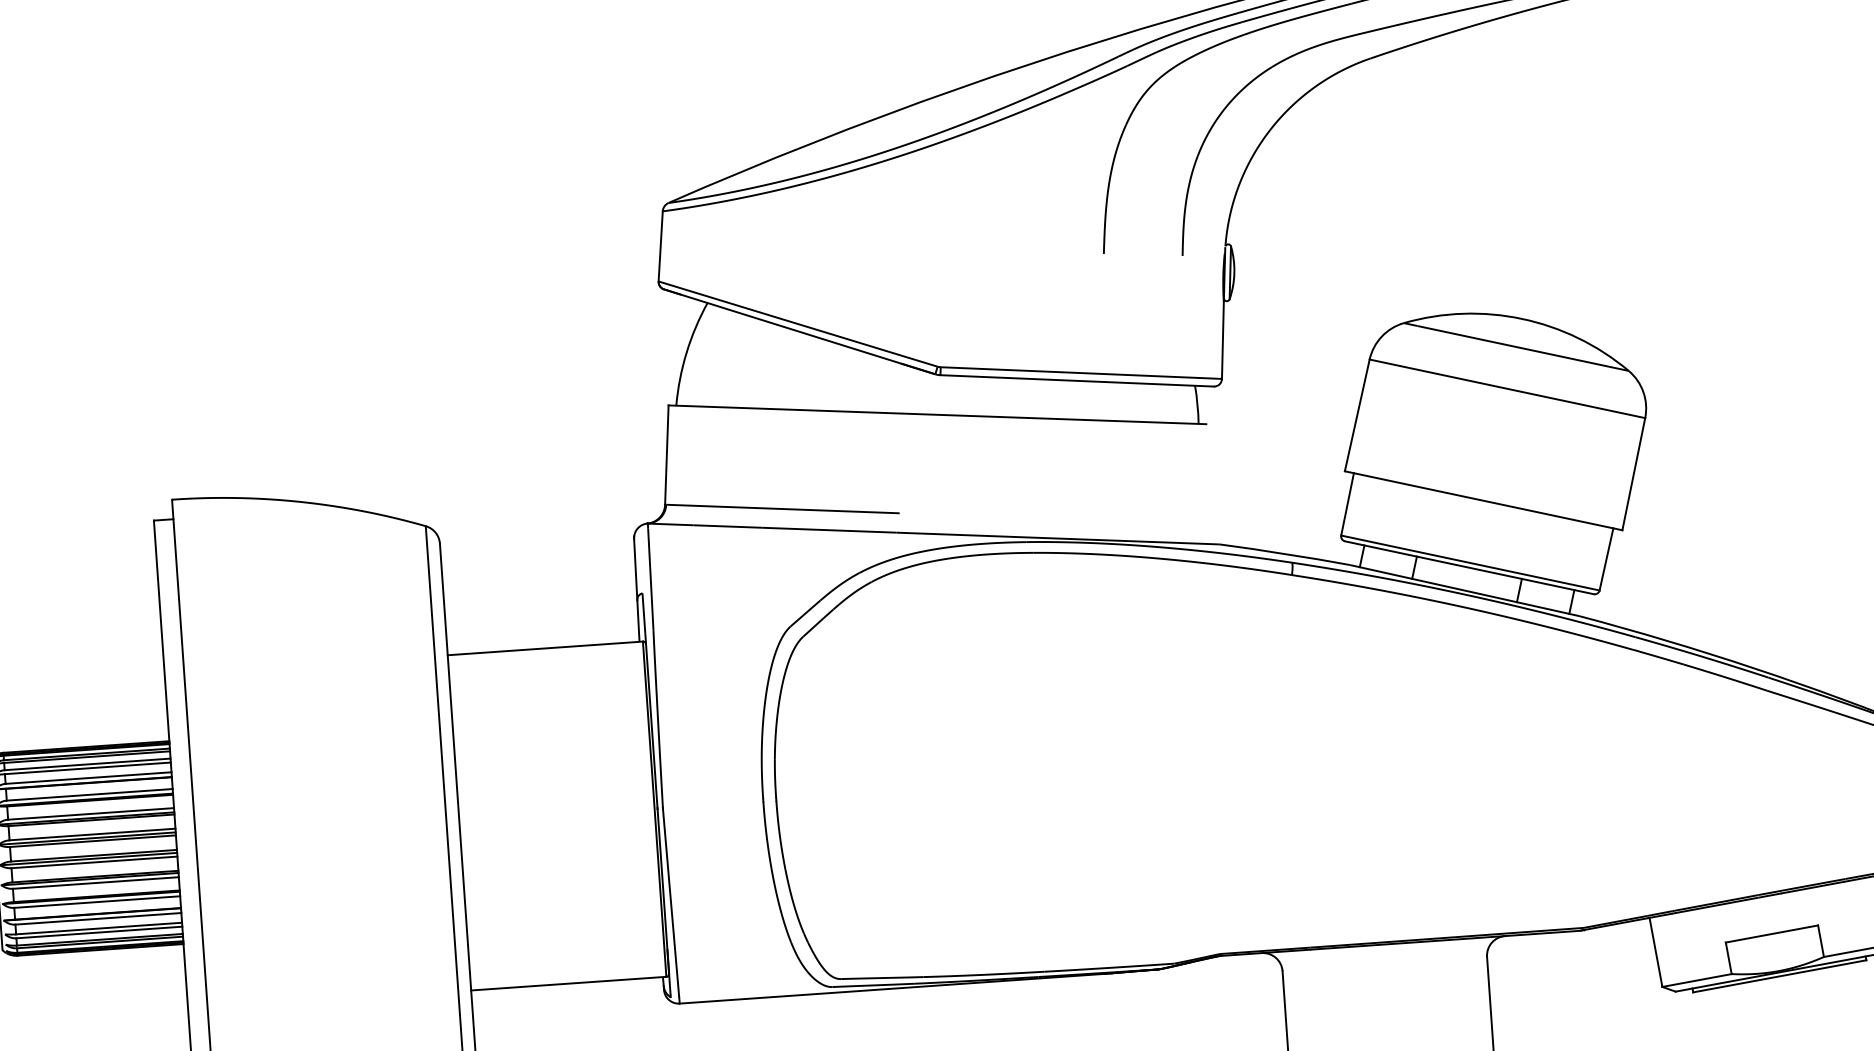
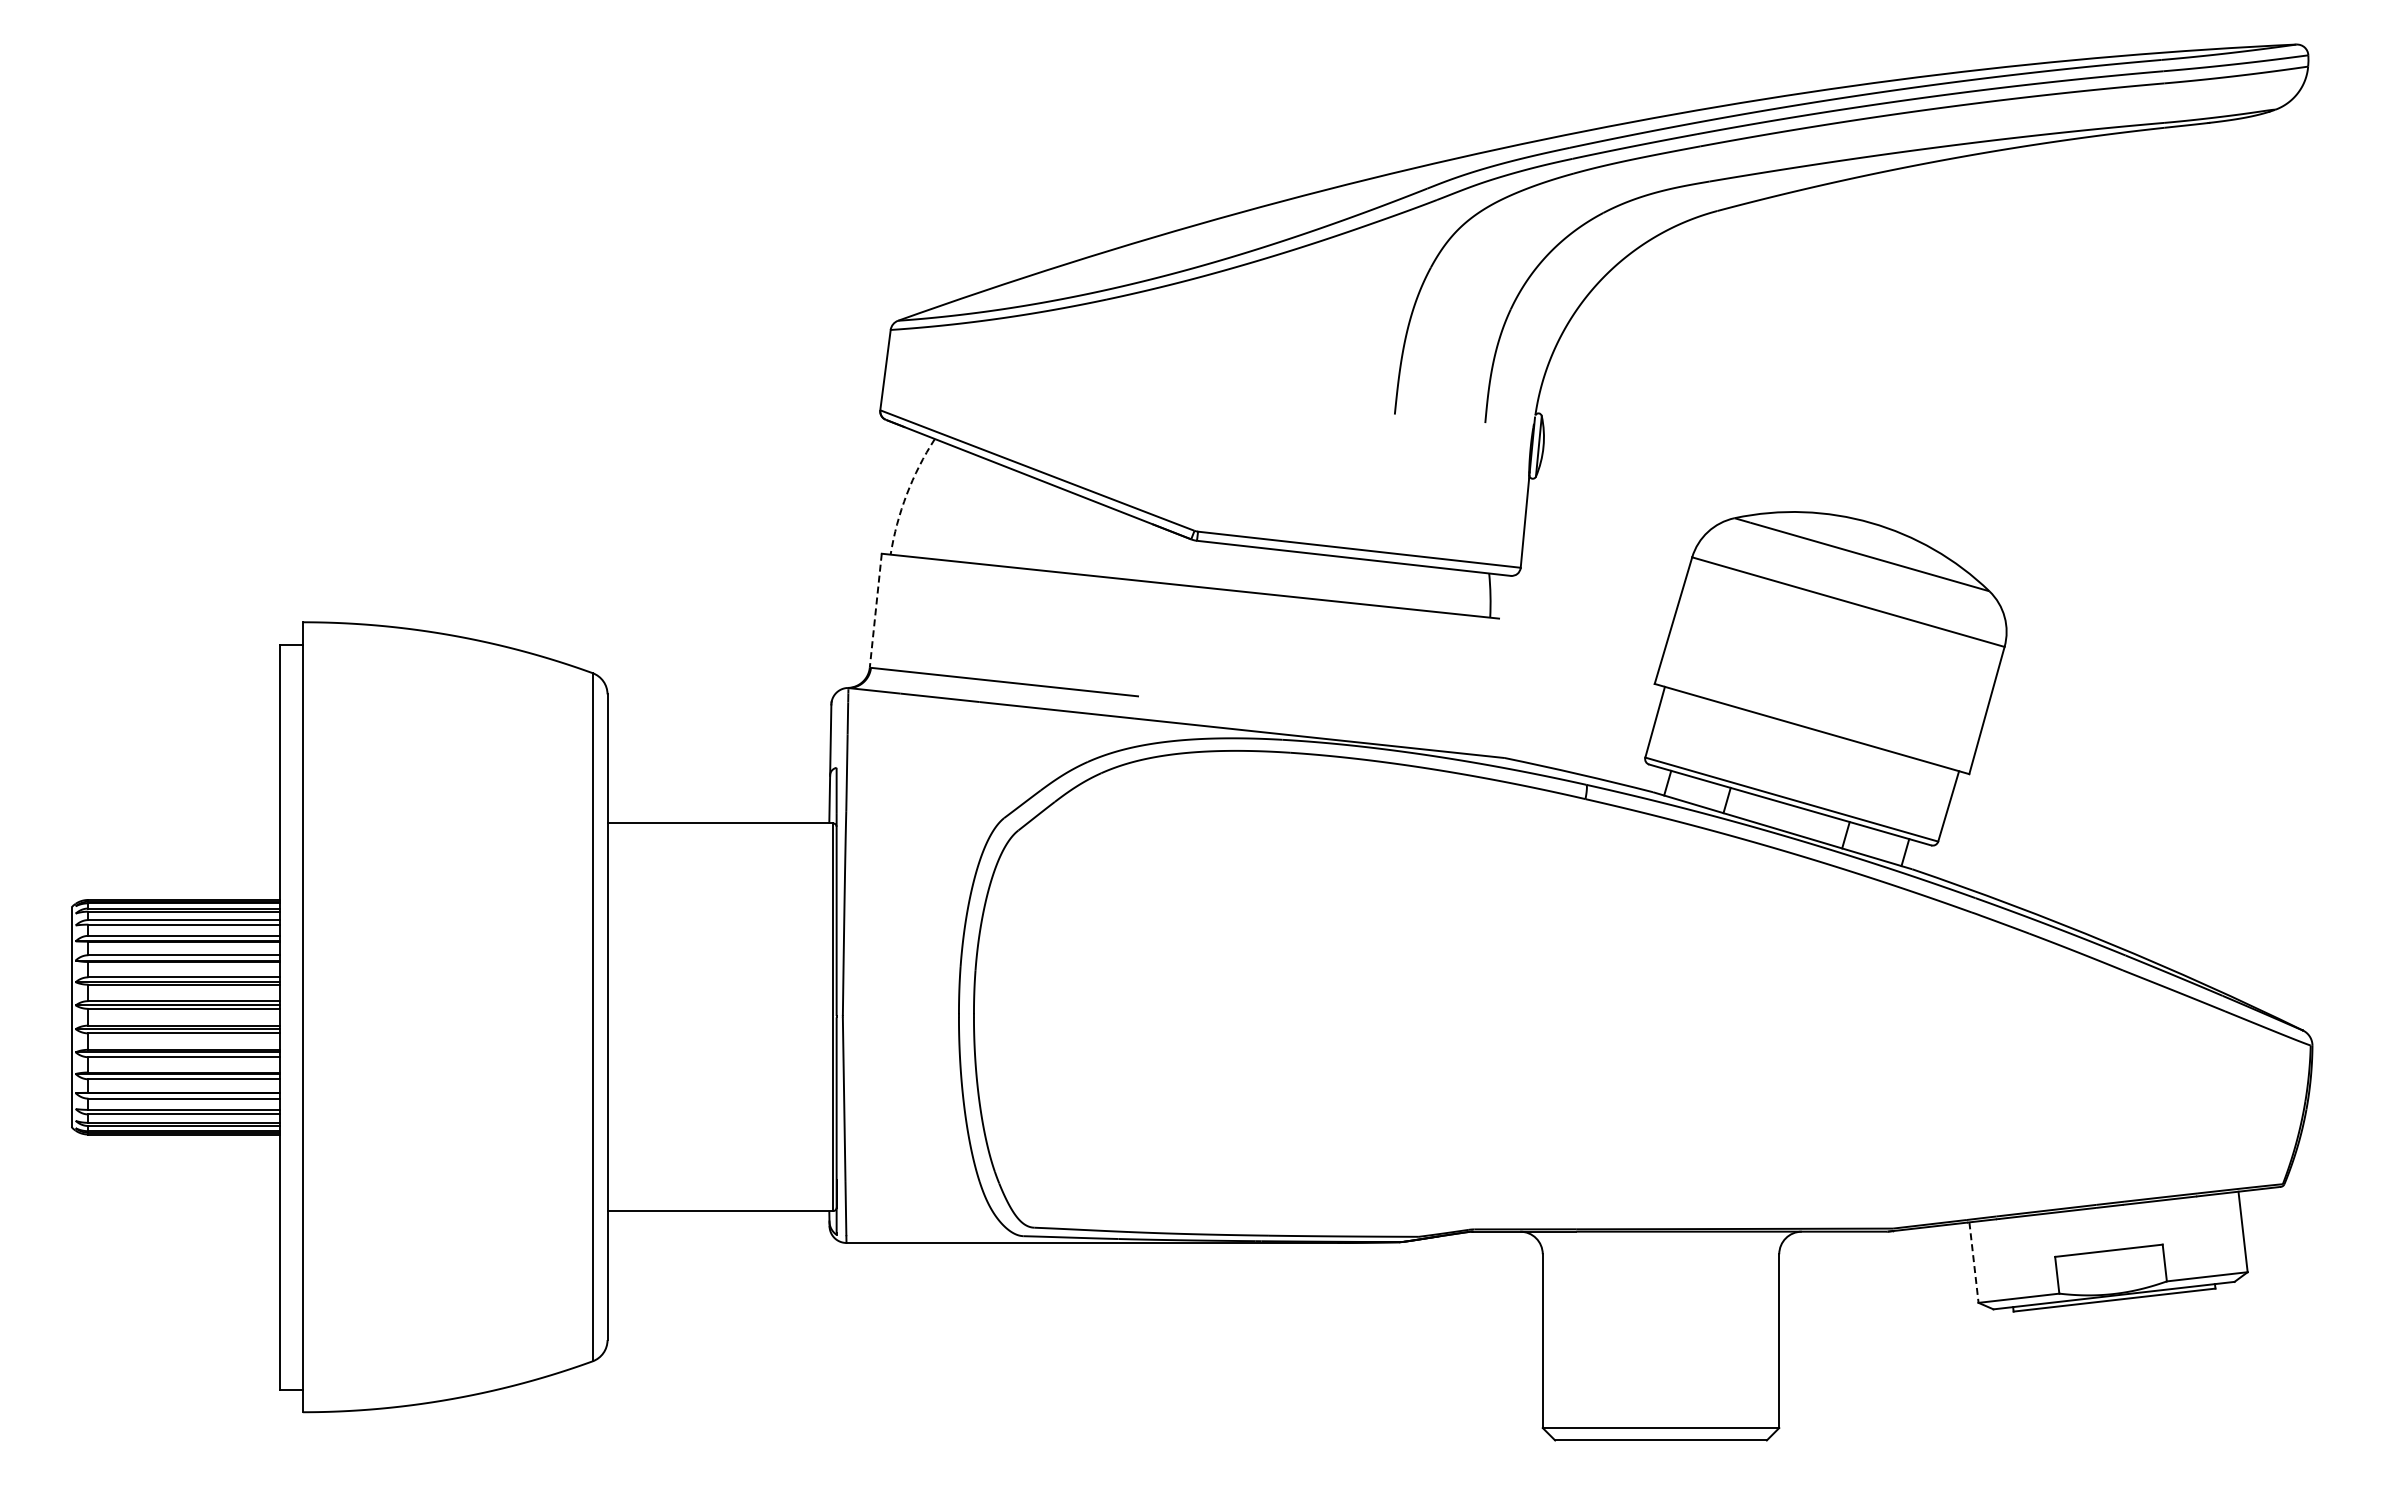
arc: (686, 352) -> (906, 494), solid -> dashed
line: (666, 455) -> (875, 611), solid -> dashed
line: (1655, 952) -> (1973, 1262), solid -> dashed

